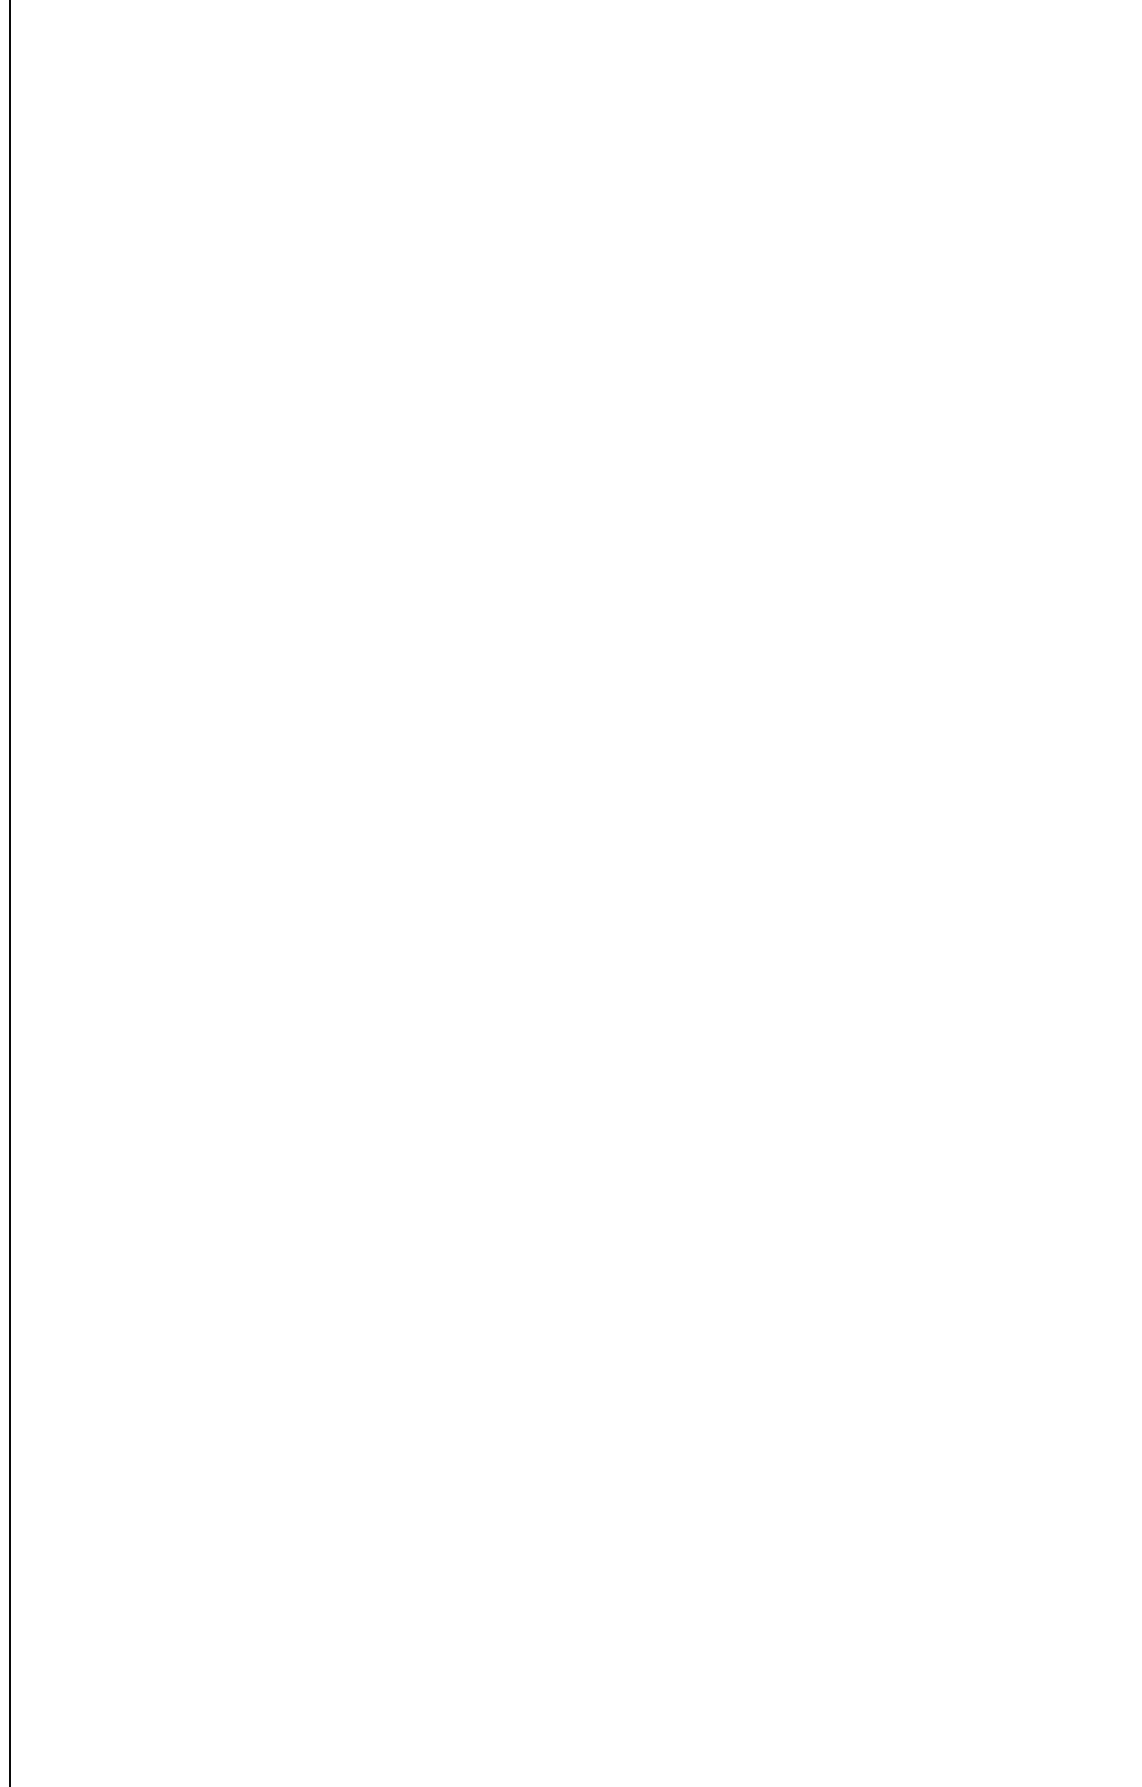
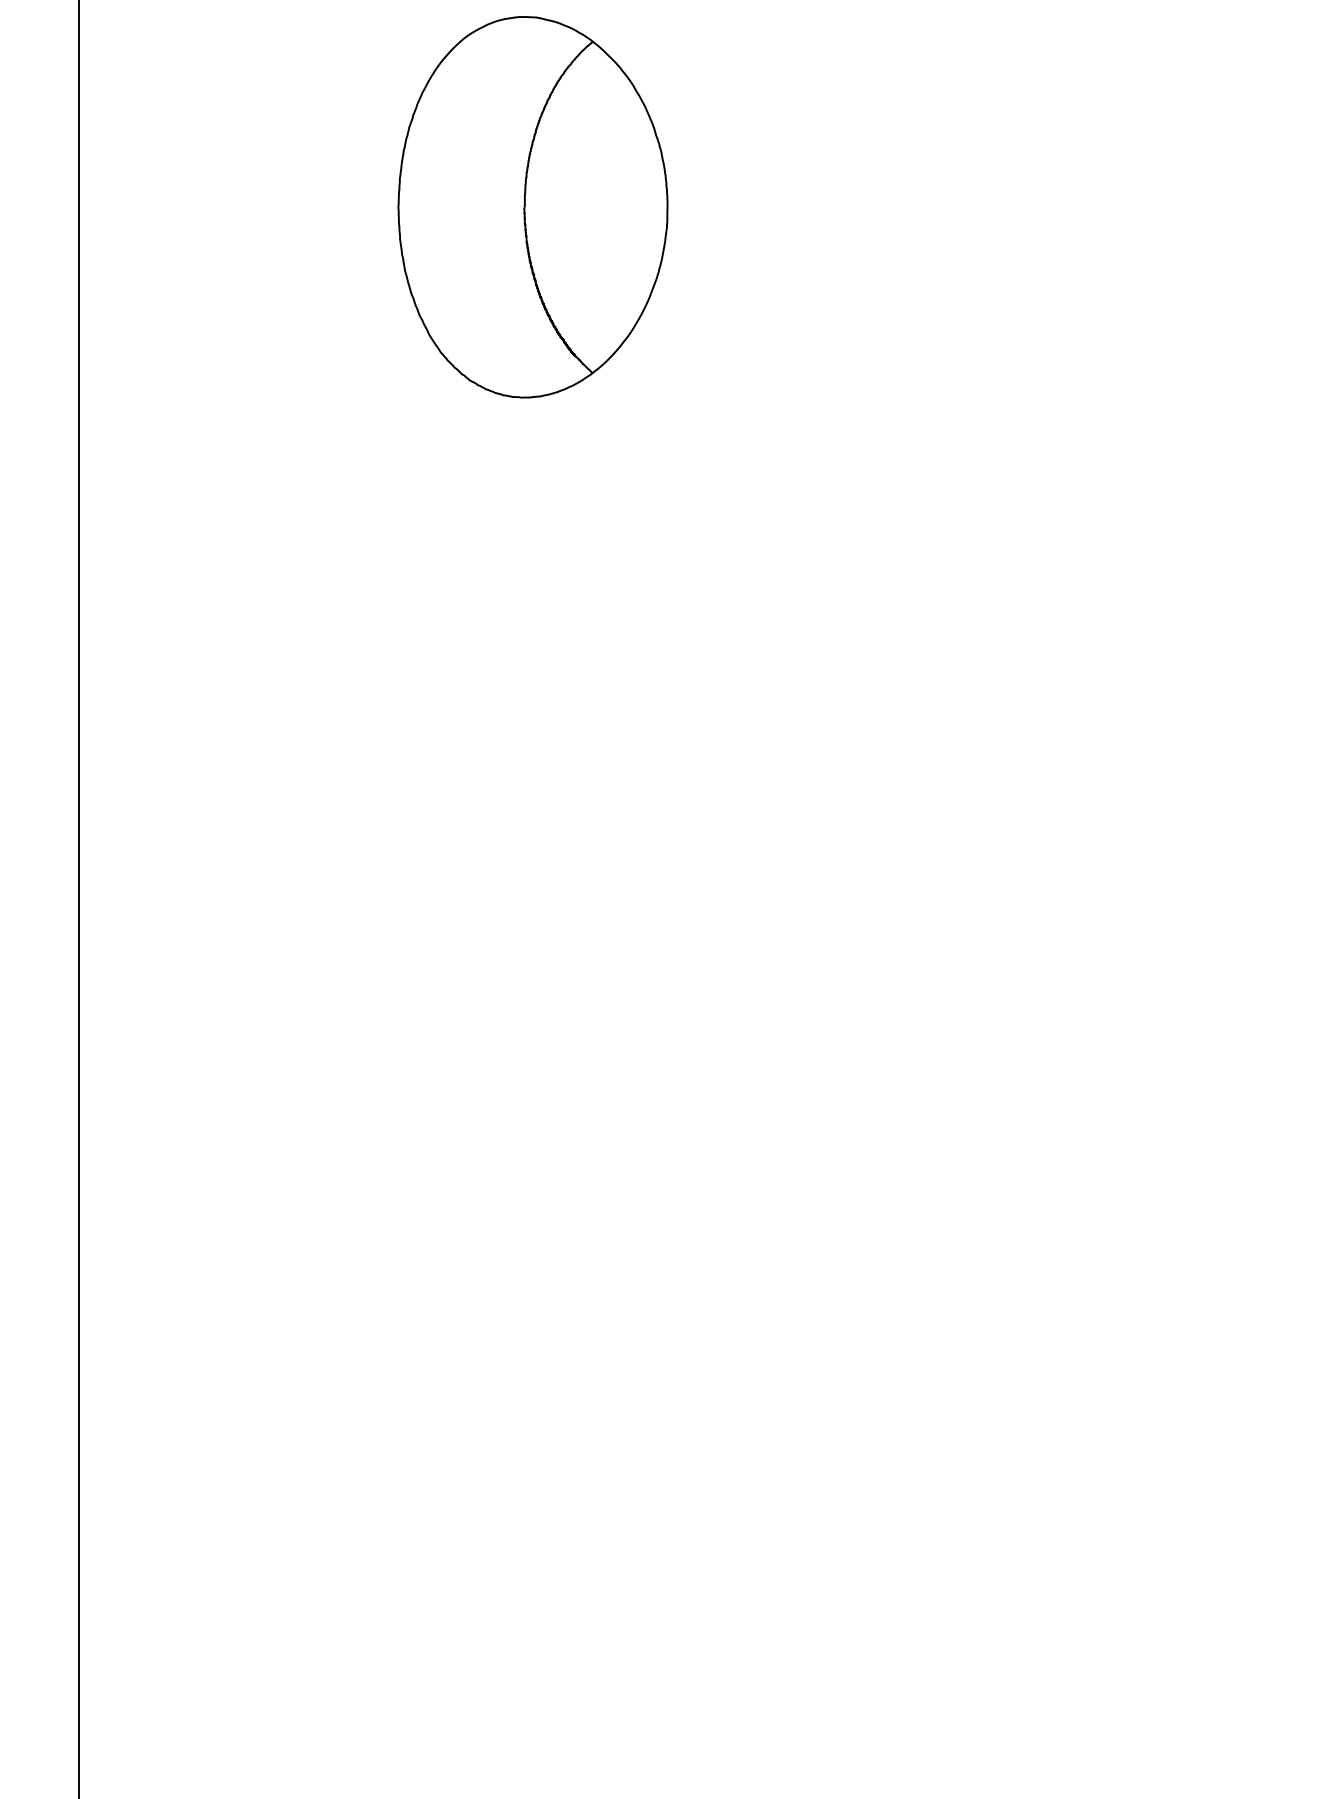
part: (463, 338) -> (532, 207), added

